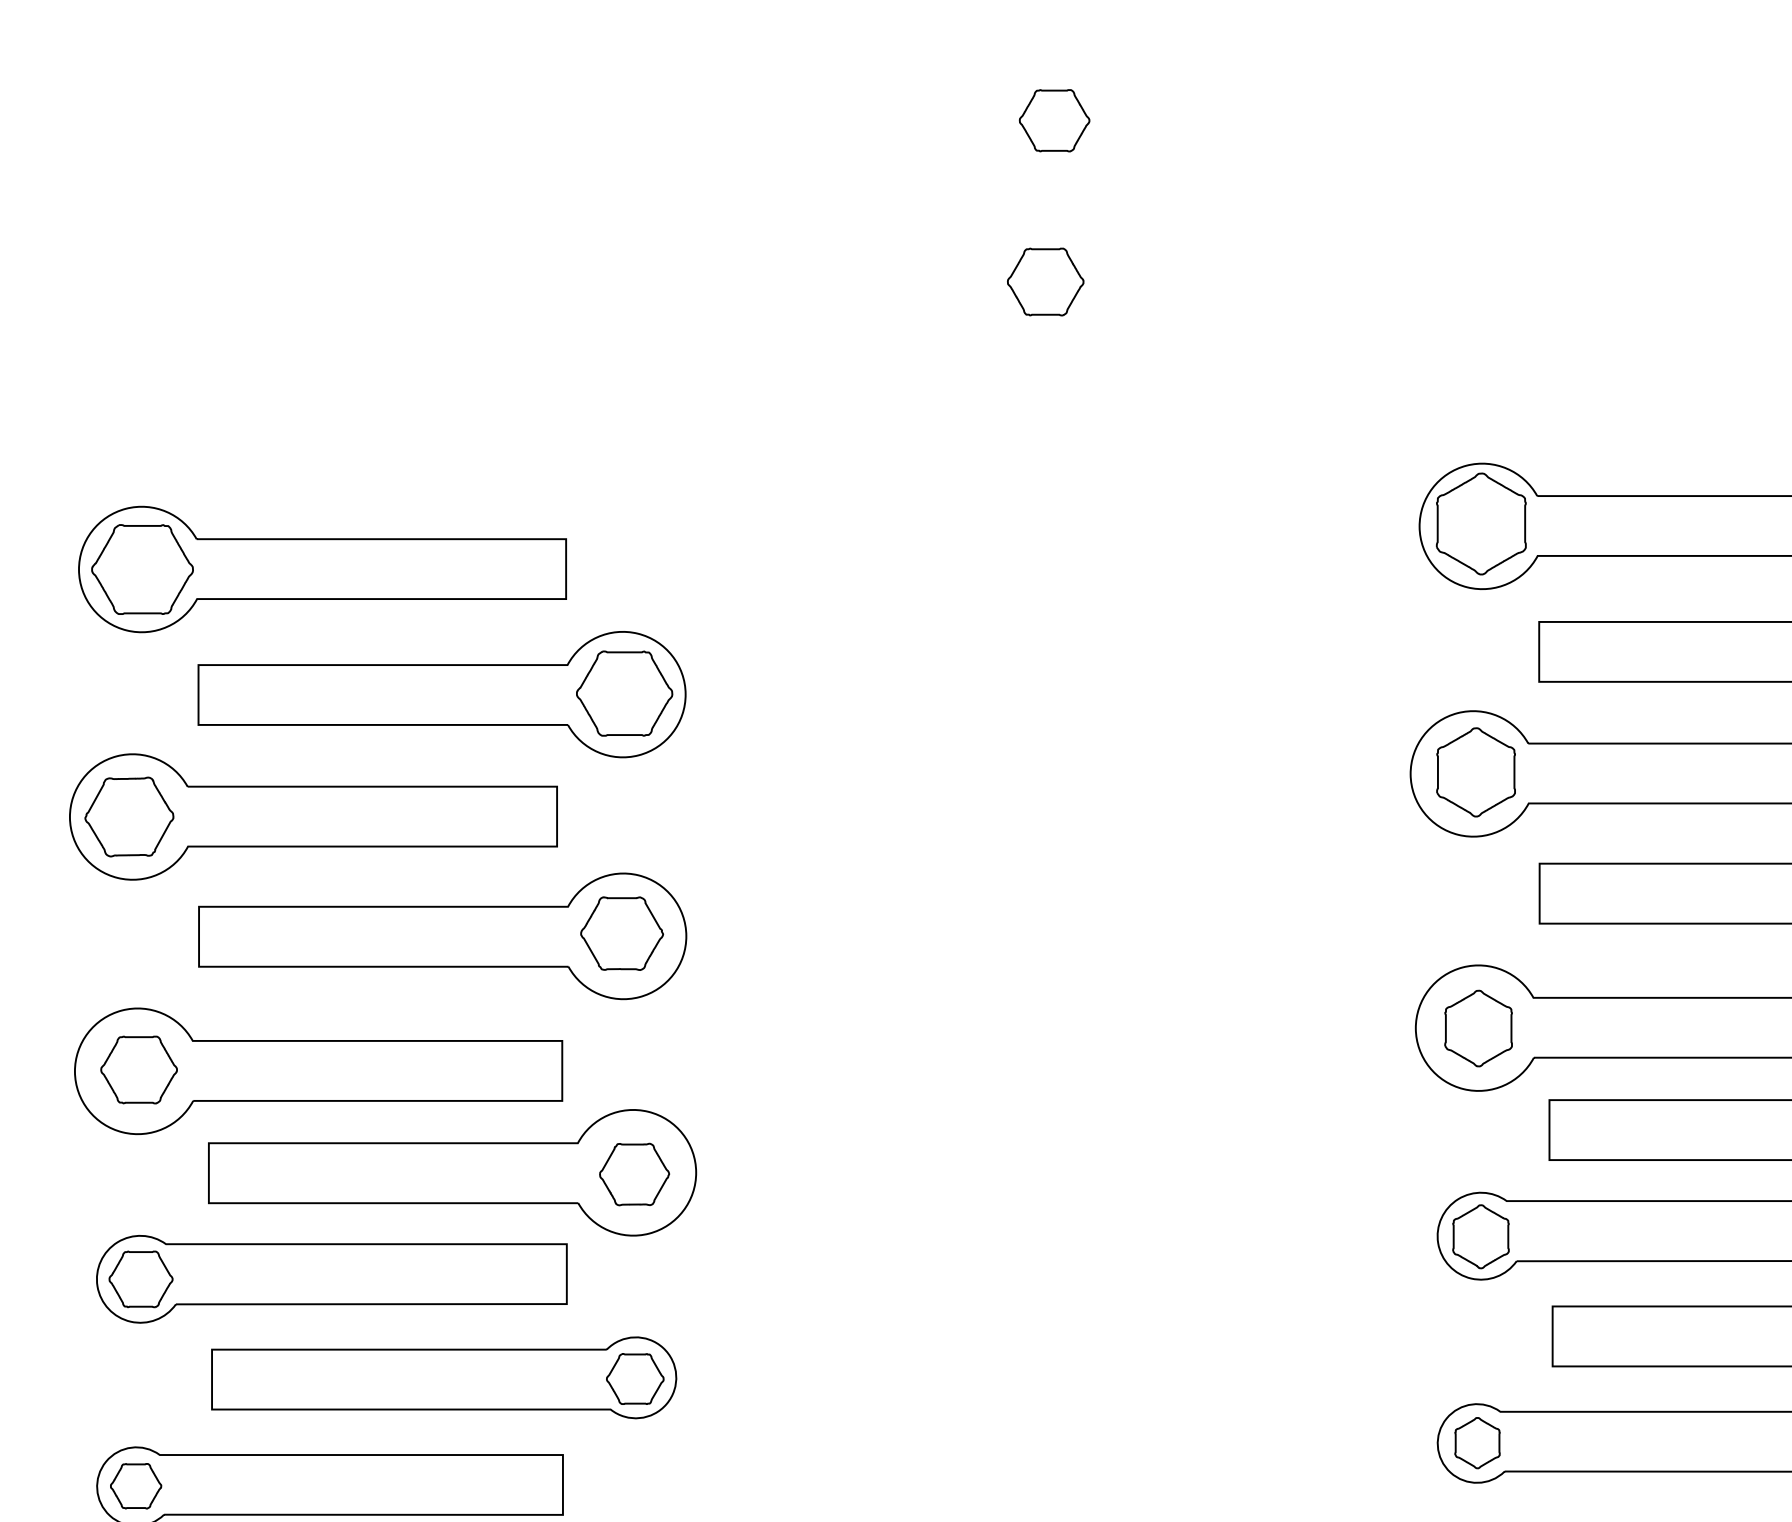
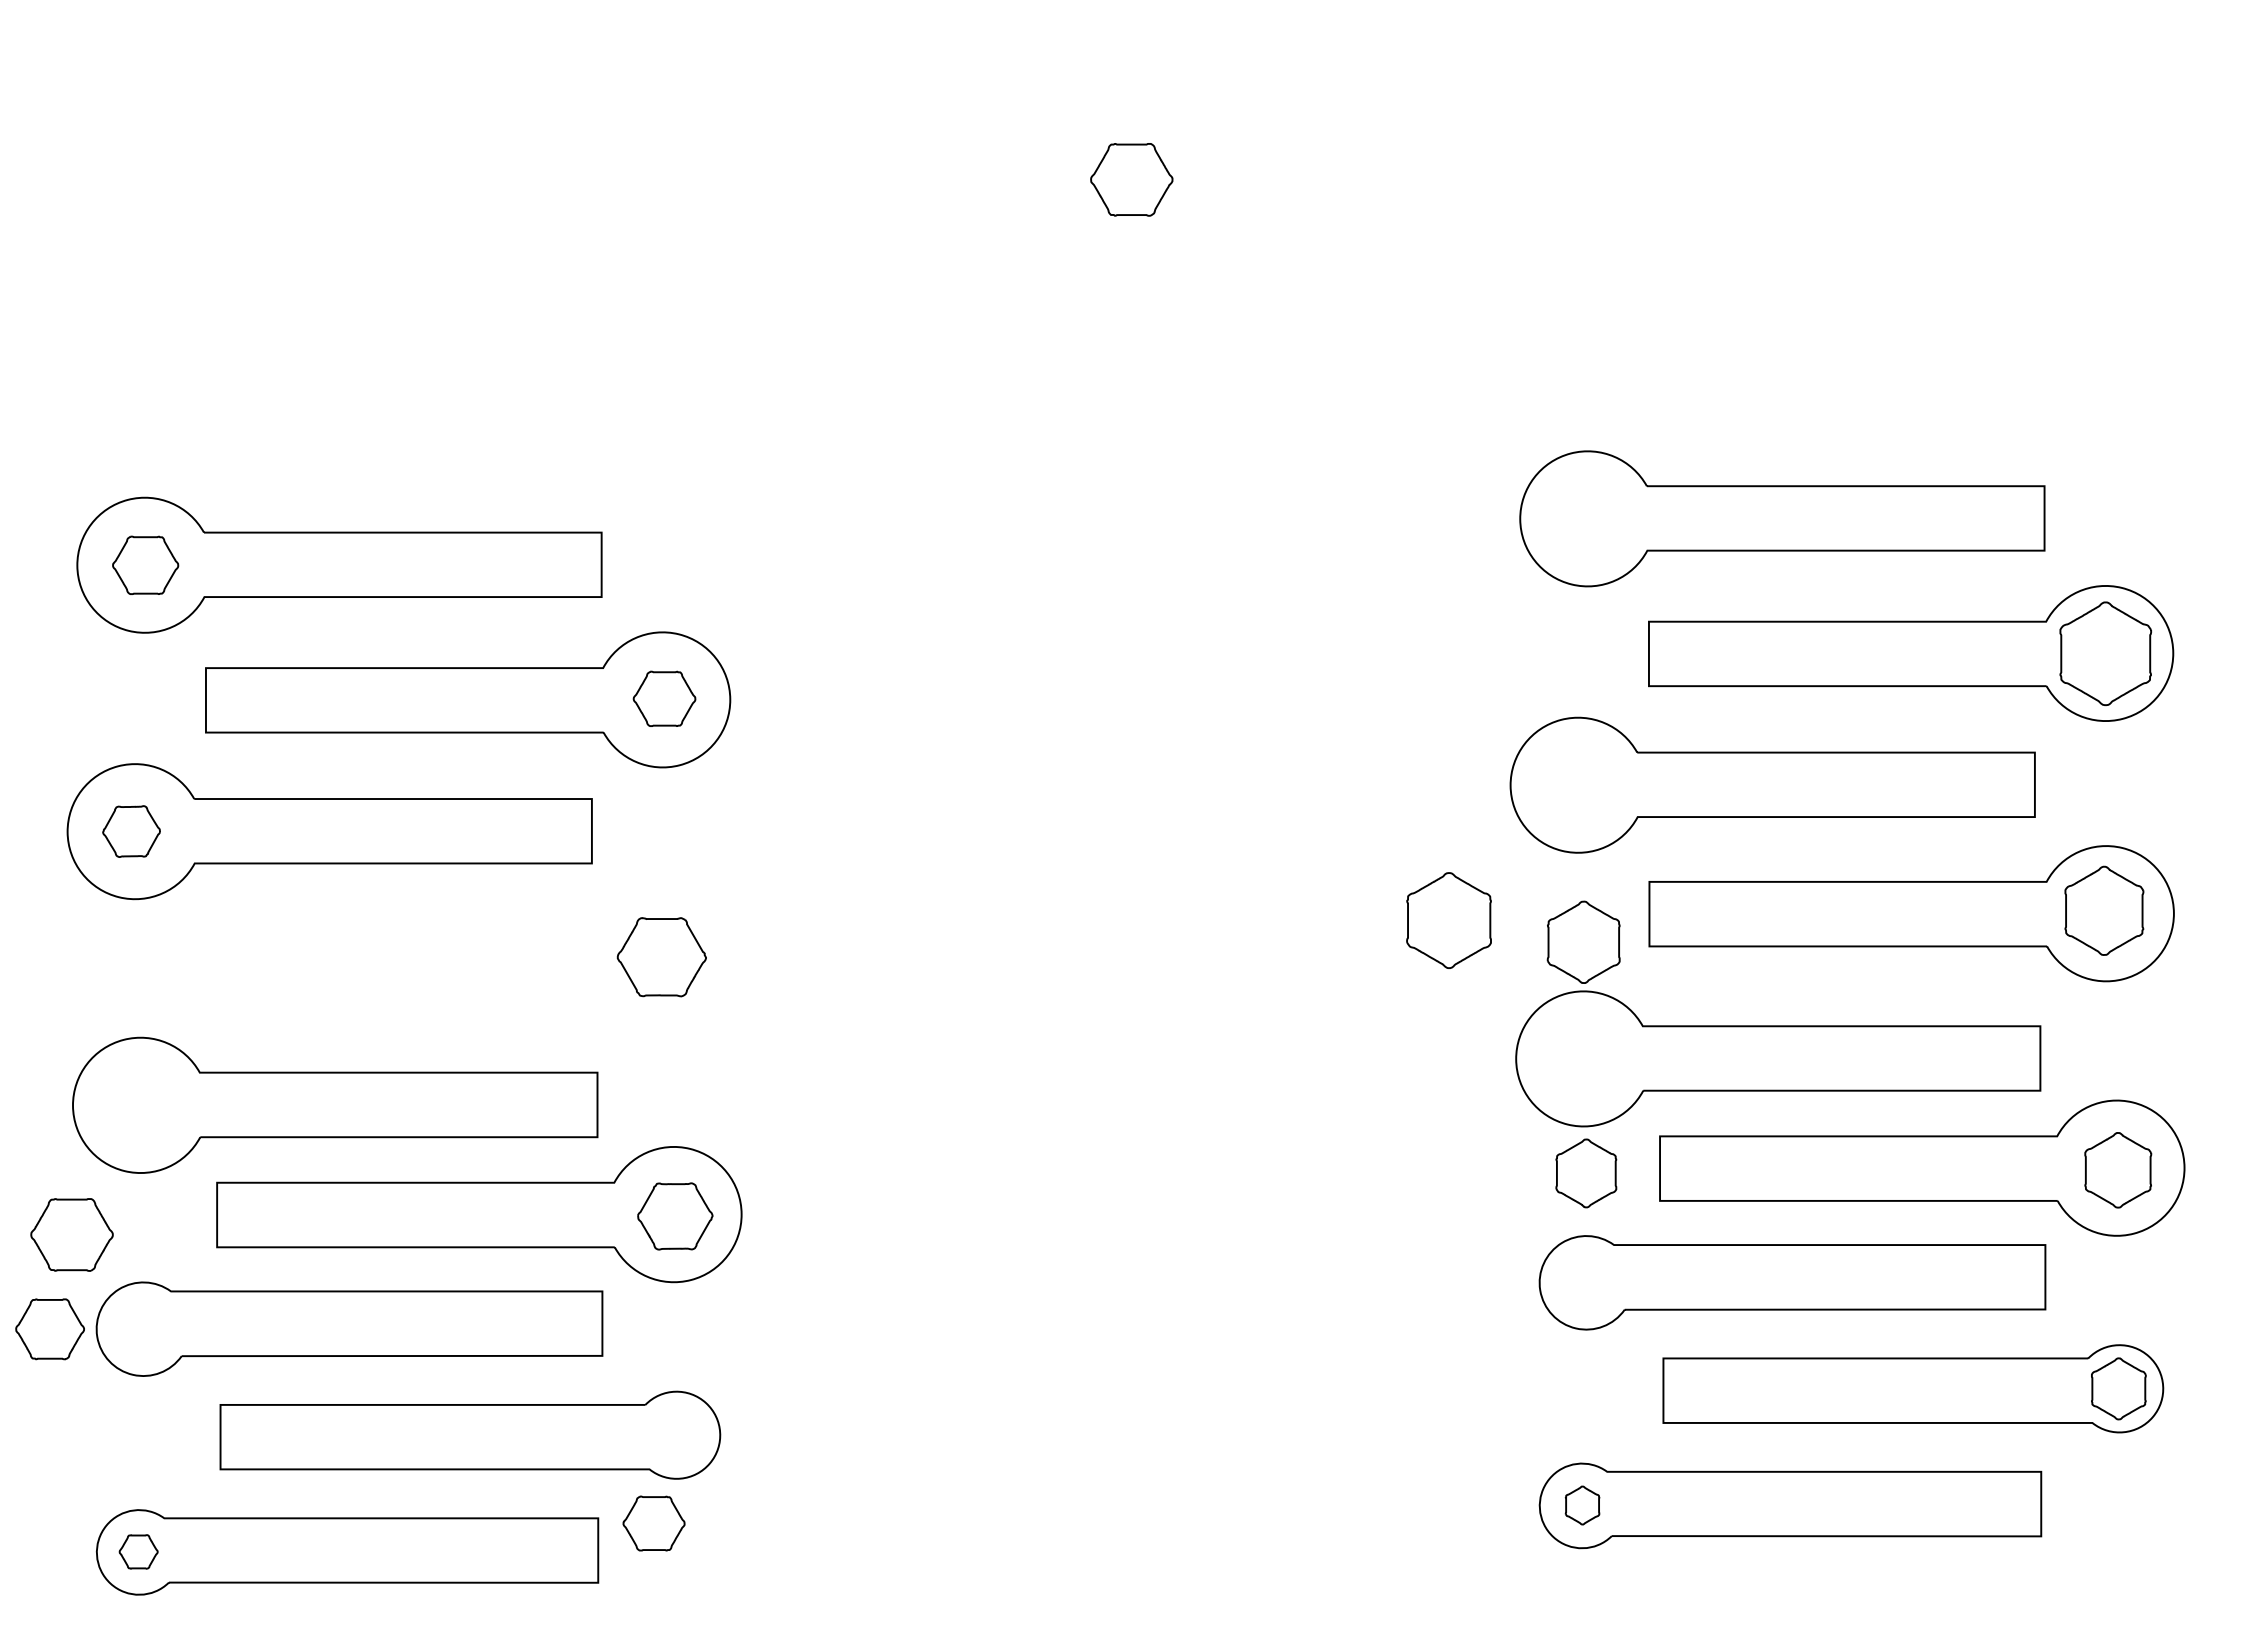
part: (1054, 120) -> (1127, 82), removed
part: (1045, 281) -> (1131, 179), moved
part: (1481, 524) -> (1586, 516), removed
part: (142, 569) -> (145, 565), size x0.6
part: (624, 693) -> (664, 698), size x0.6
part: (1475, 772) -> (1448, 920), moved
part: (129, 816) -> (131, 831), size x0.6
part: (442, 935) -> (468, 959), removed
part: (1478, 1027) -> (1583, 941), moved
part: (138, 1069) -> (71, 1234), moved
part: (1481, 1236) -> (1586, 1173), moved
part: (140, 1279) -> (49, 1329), moved
part: (634, 1378) -> (653, 1523), moved
part: (1477, 1443) -> (1582, 1505), size x0.7
part: (135, 1485) -> (138, 1551), size x0.7

